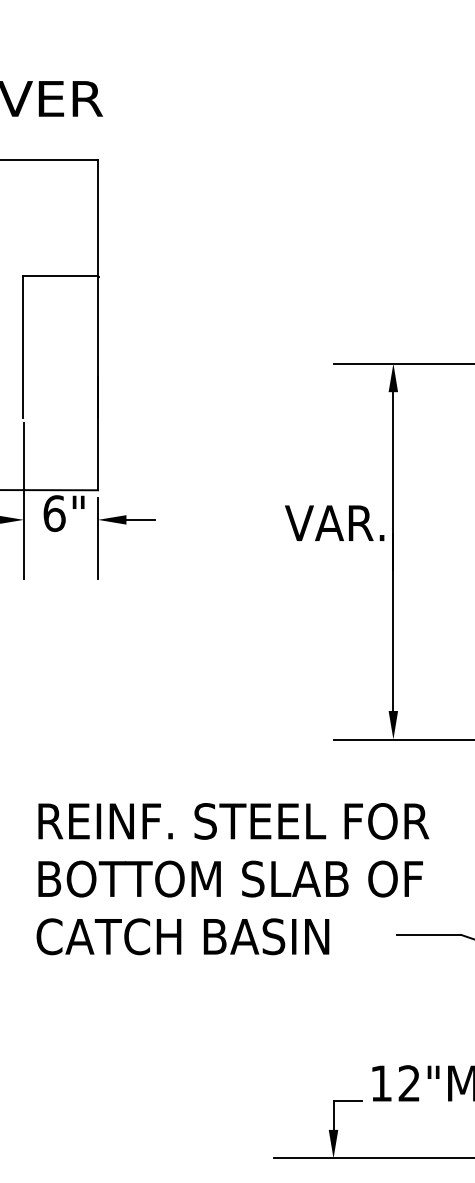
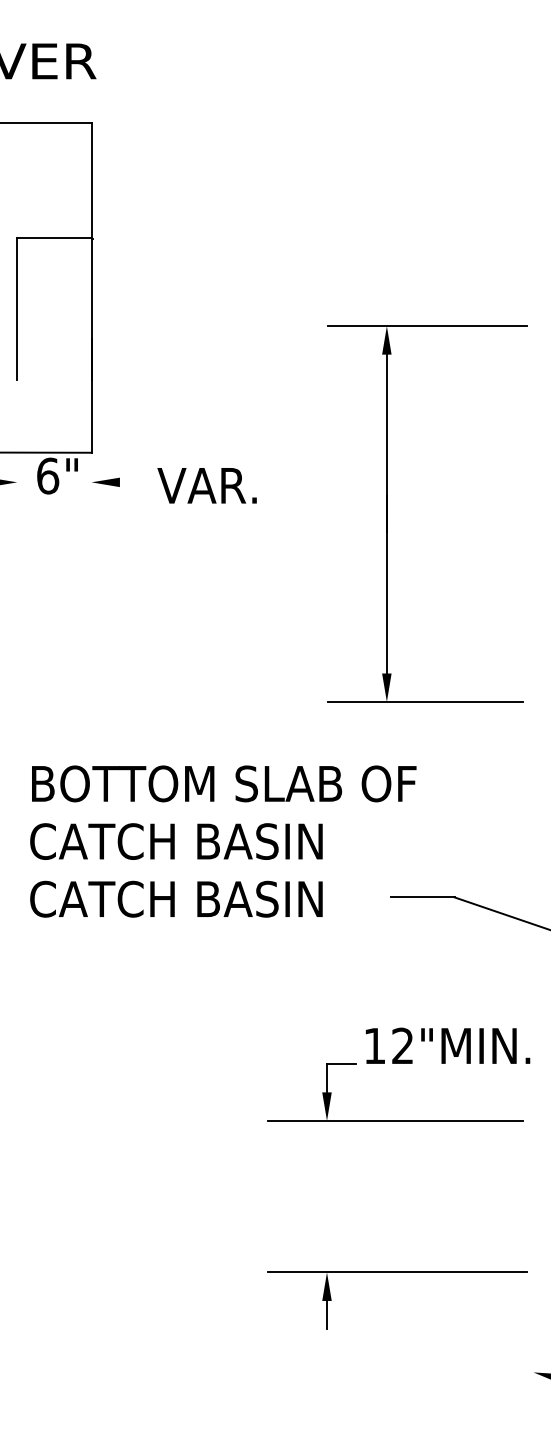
line: (24, 501) -> (17, 463), removed
line: (140, 520) -> (133, 482), removed
text: (334, 523) -> (206, 485), moved
line: (98, 538) -> (91, 500), removed
text: (236, 821) -> (229, 783), REINF. STEEL FOR -> BOTTOM SLAB OF
text: (230, 879) -> (223, 841), BOTTOM SLAB OF -> CATCH BASIN

